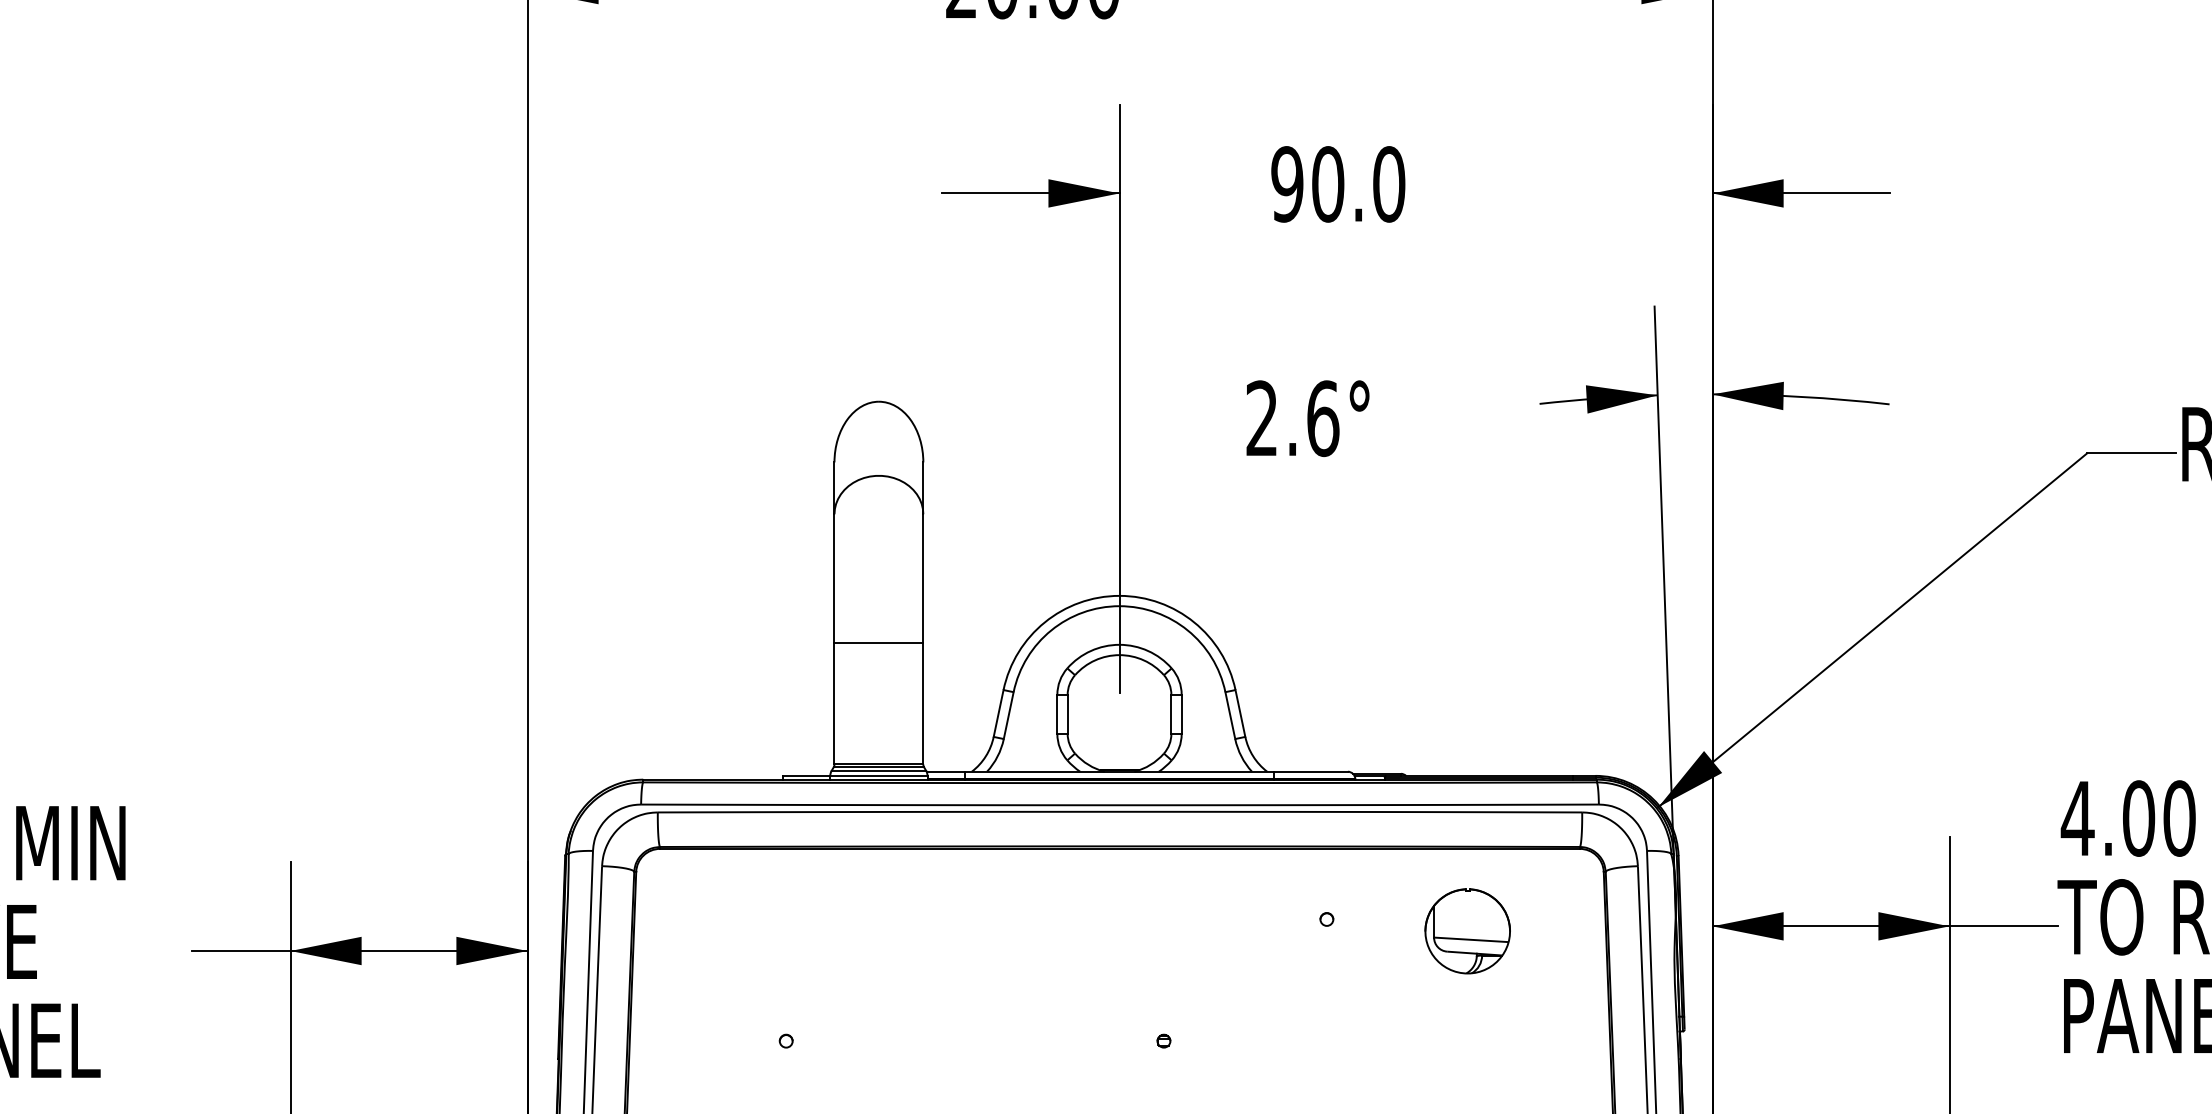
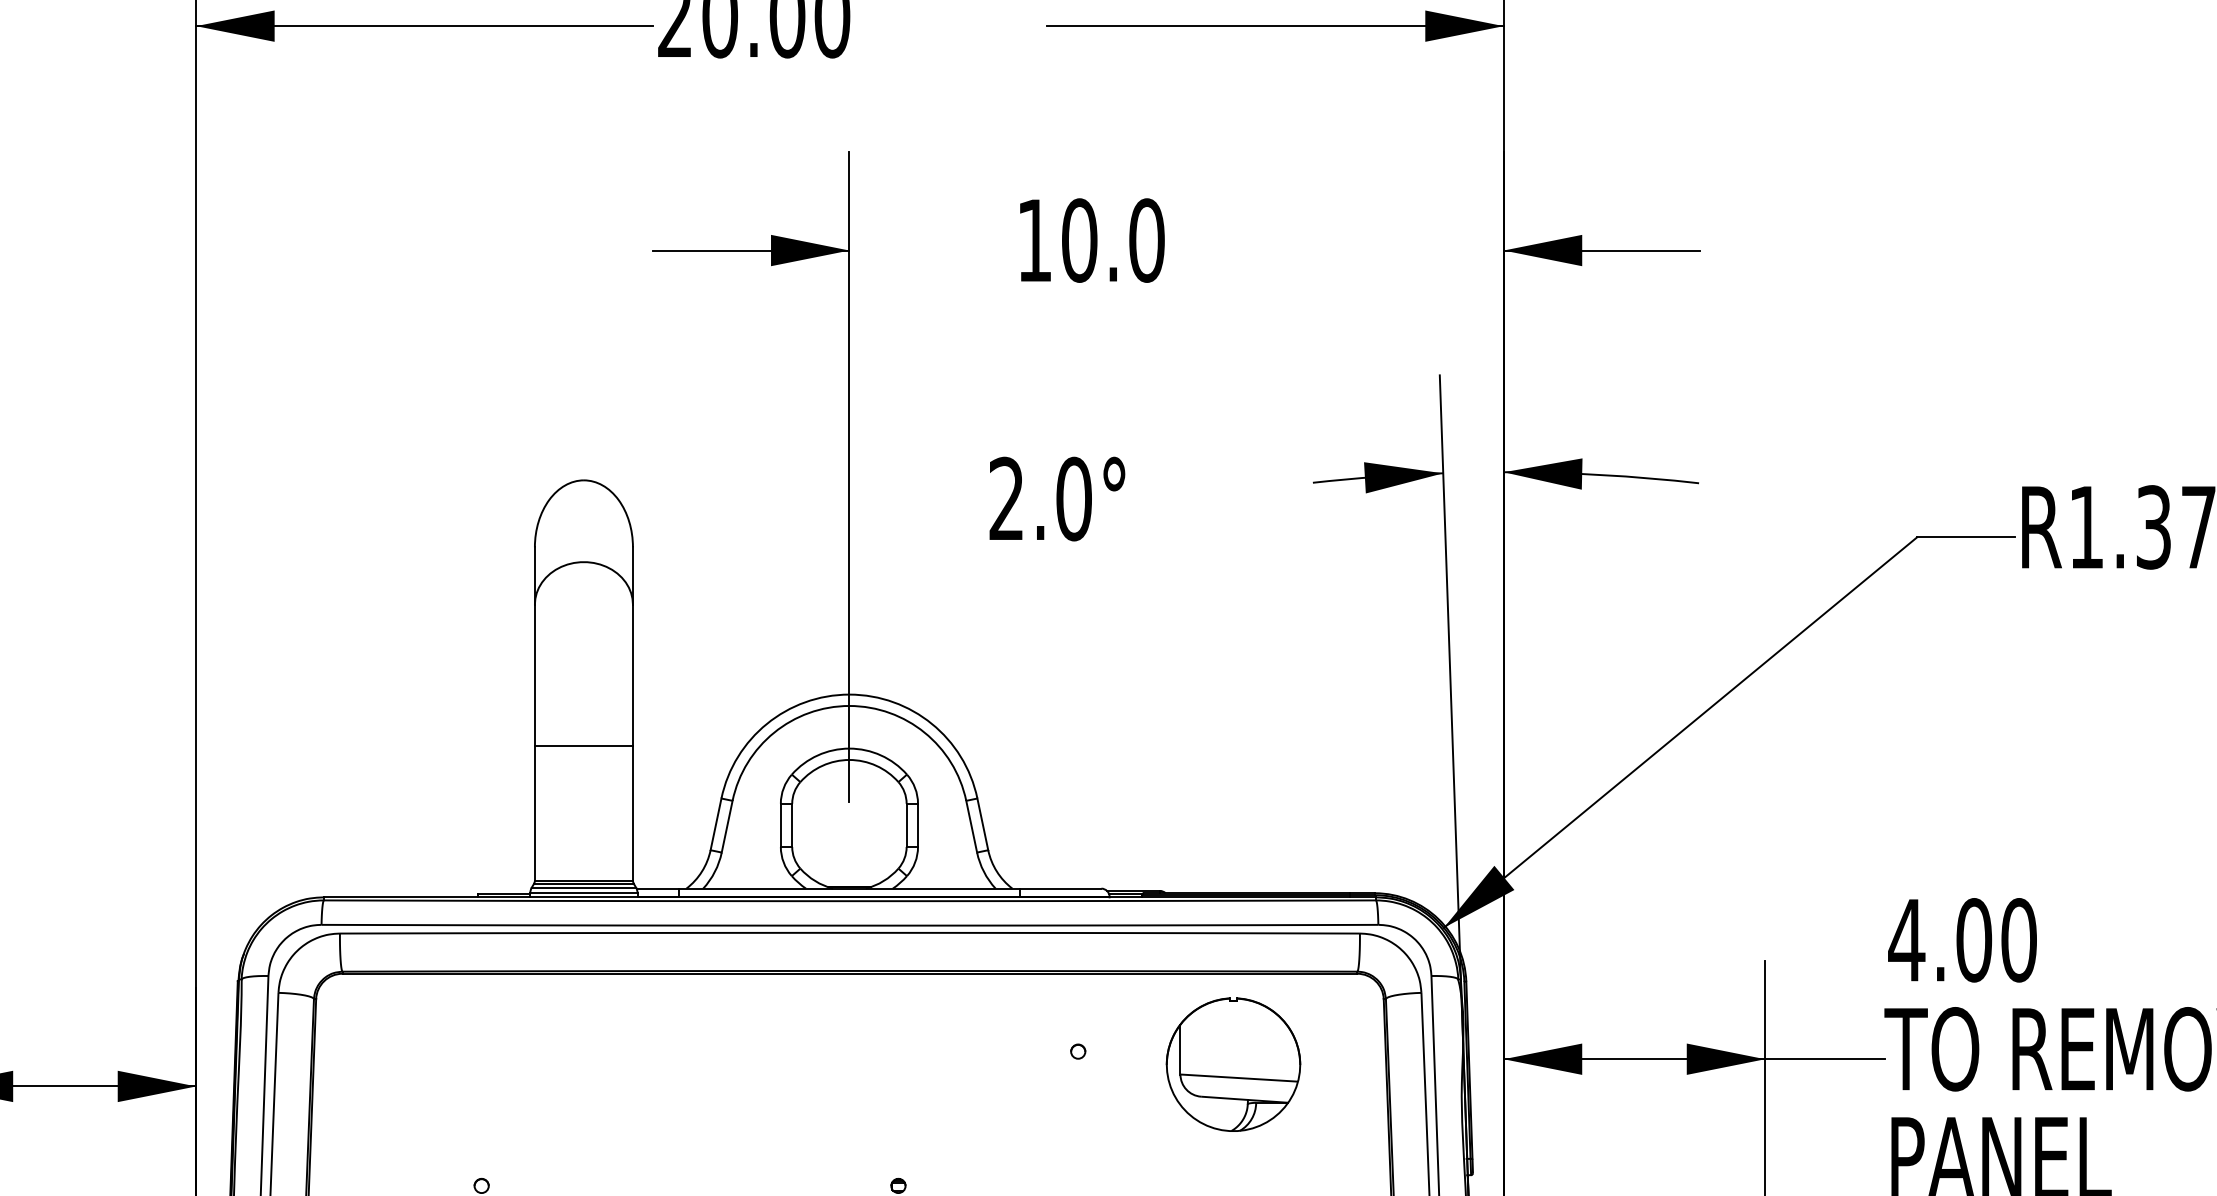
text: (1287, 184) -> (1034, 240), 90.0 -> 10.0
text: (1323, 418) -> (1074, 498), 2.6° -> 2.0°
part: (1467, 931) -> (1233, 1064), size x1.43

